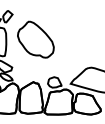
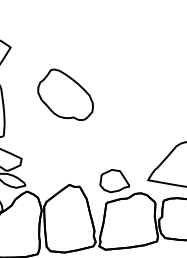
part: (35, 39) -> (64, 94), size x0.7

